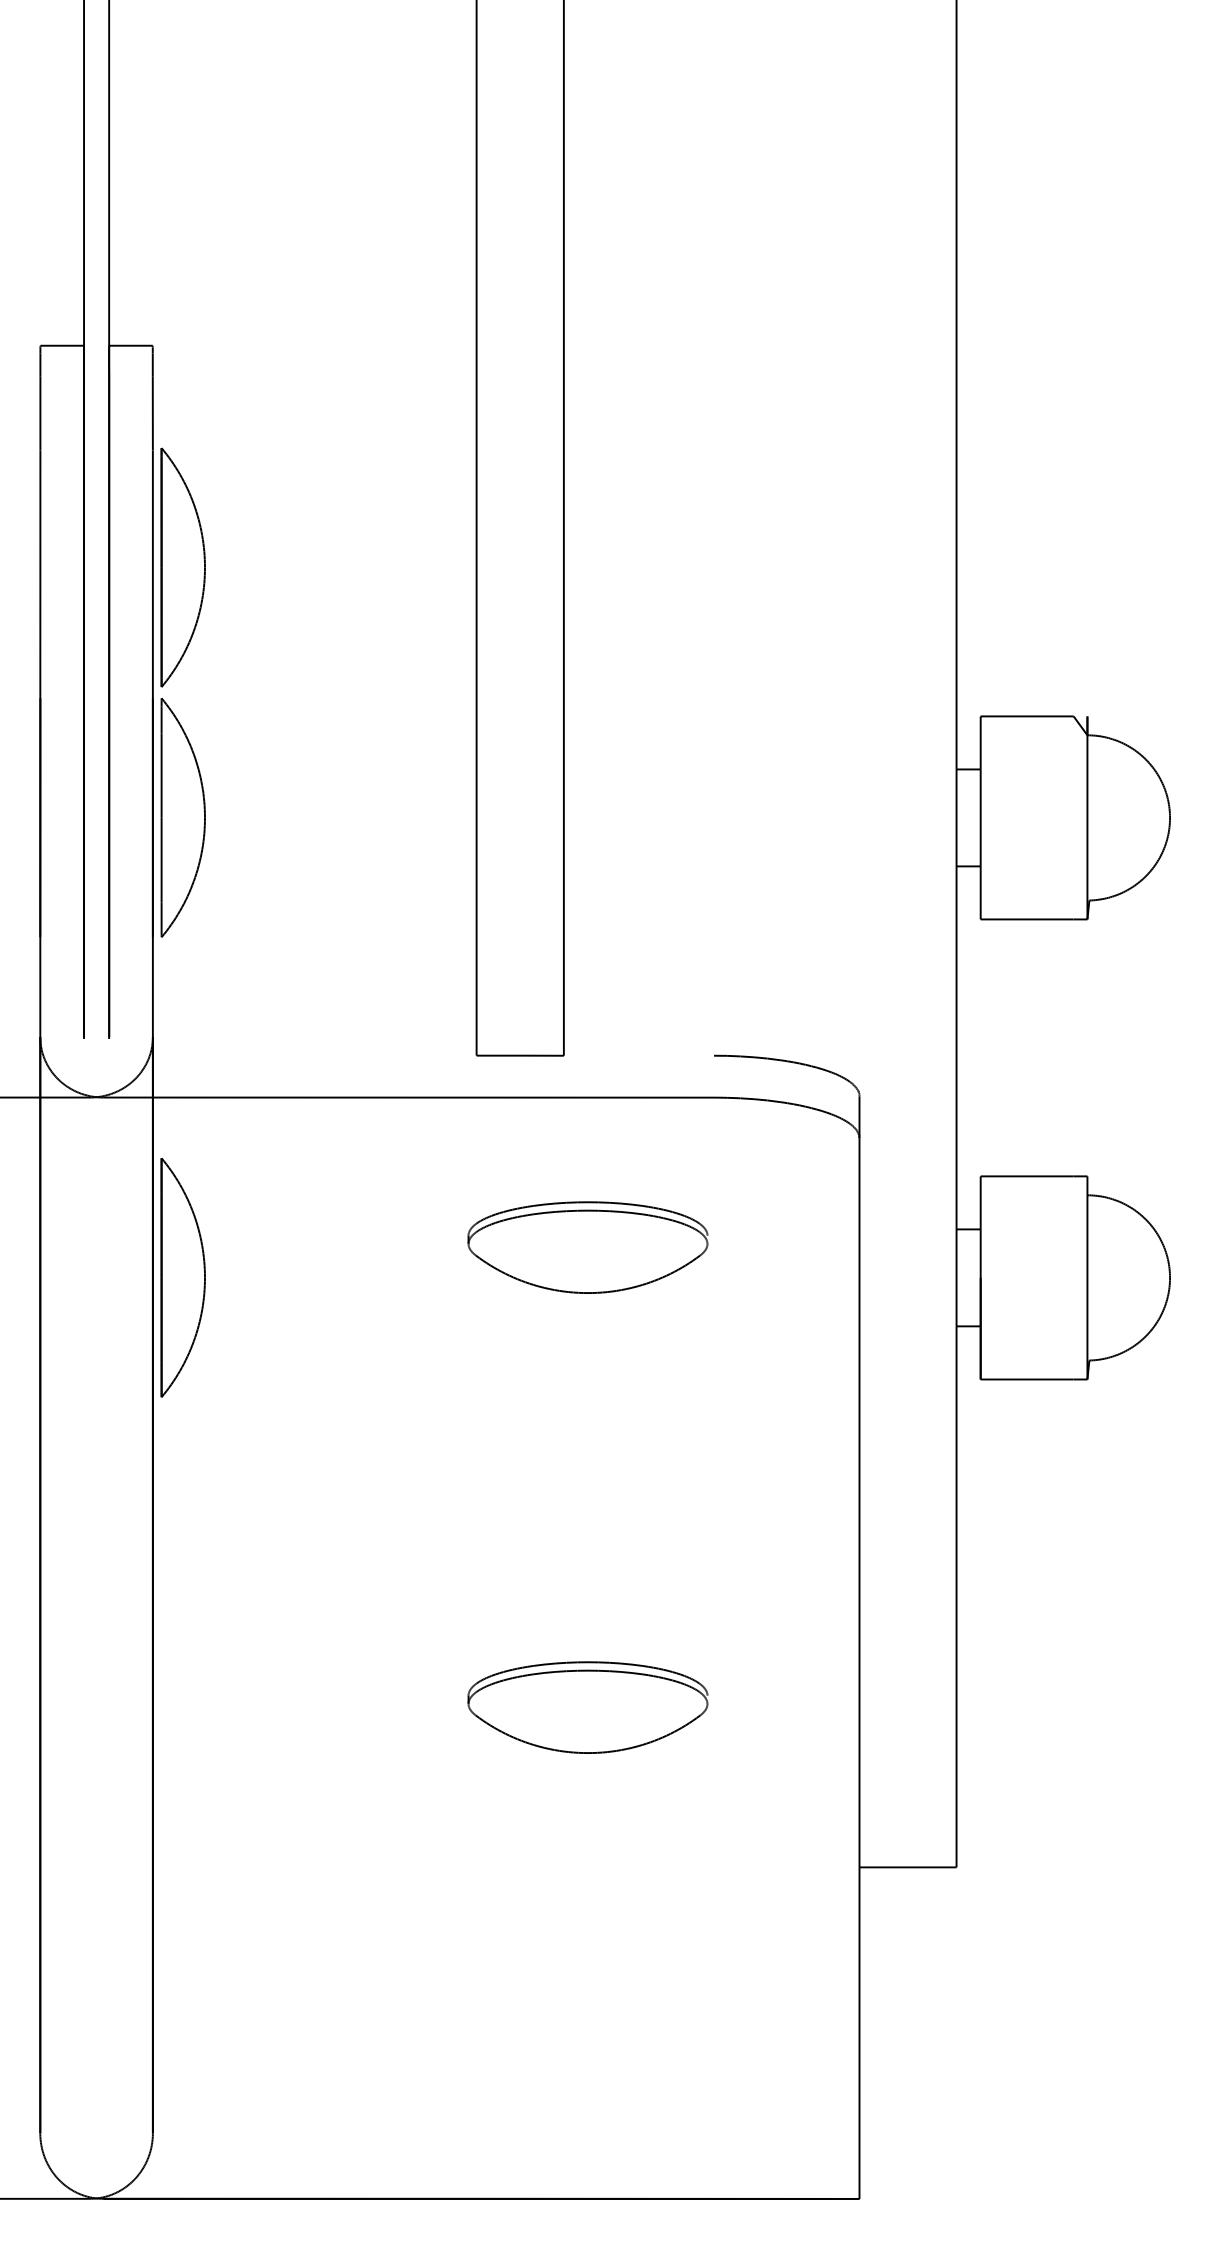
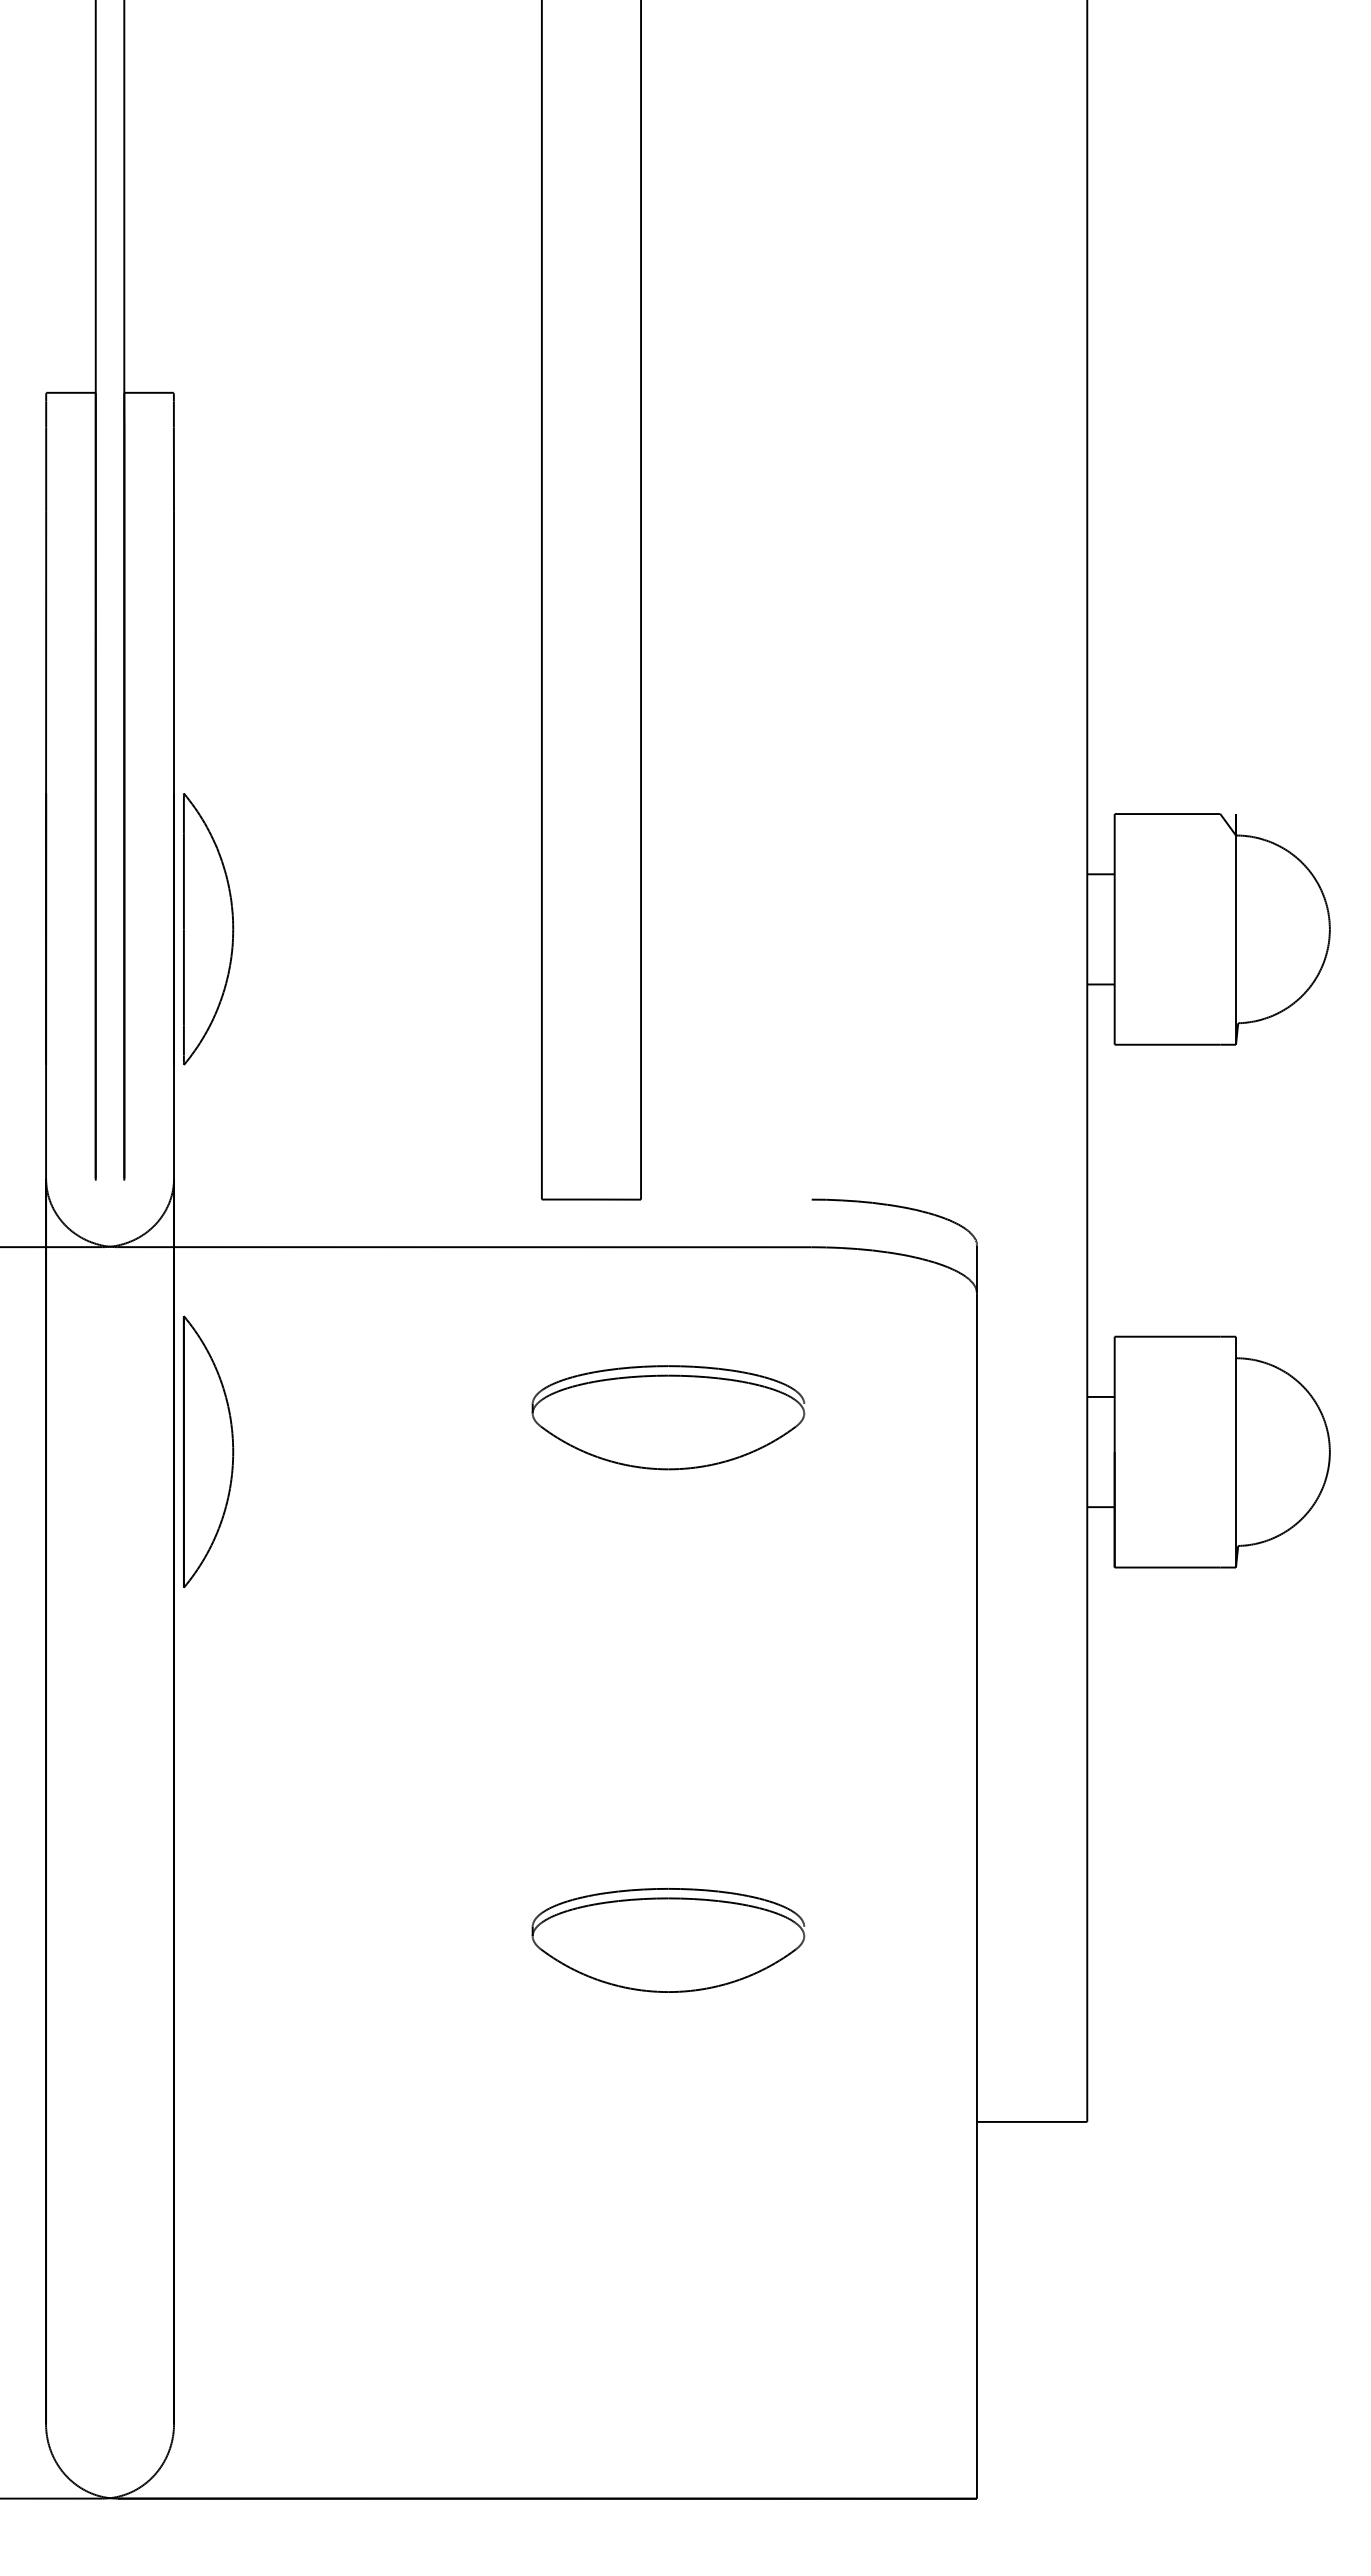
part: (183, 567) -> (208, 644), removed

